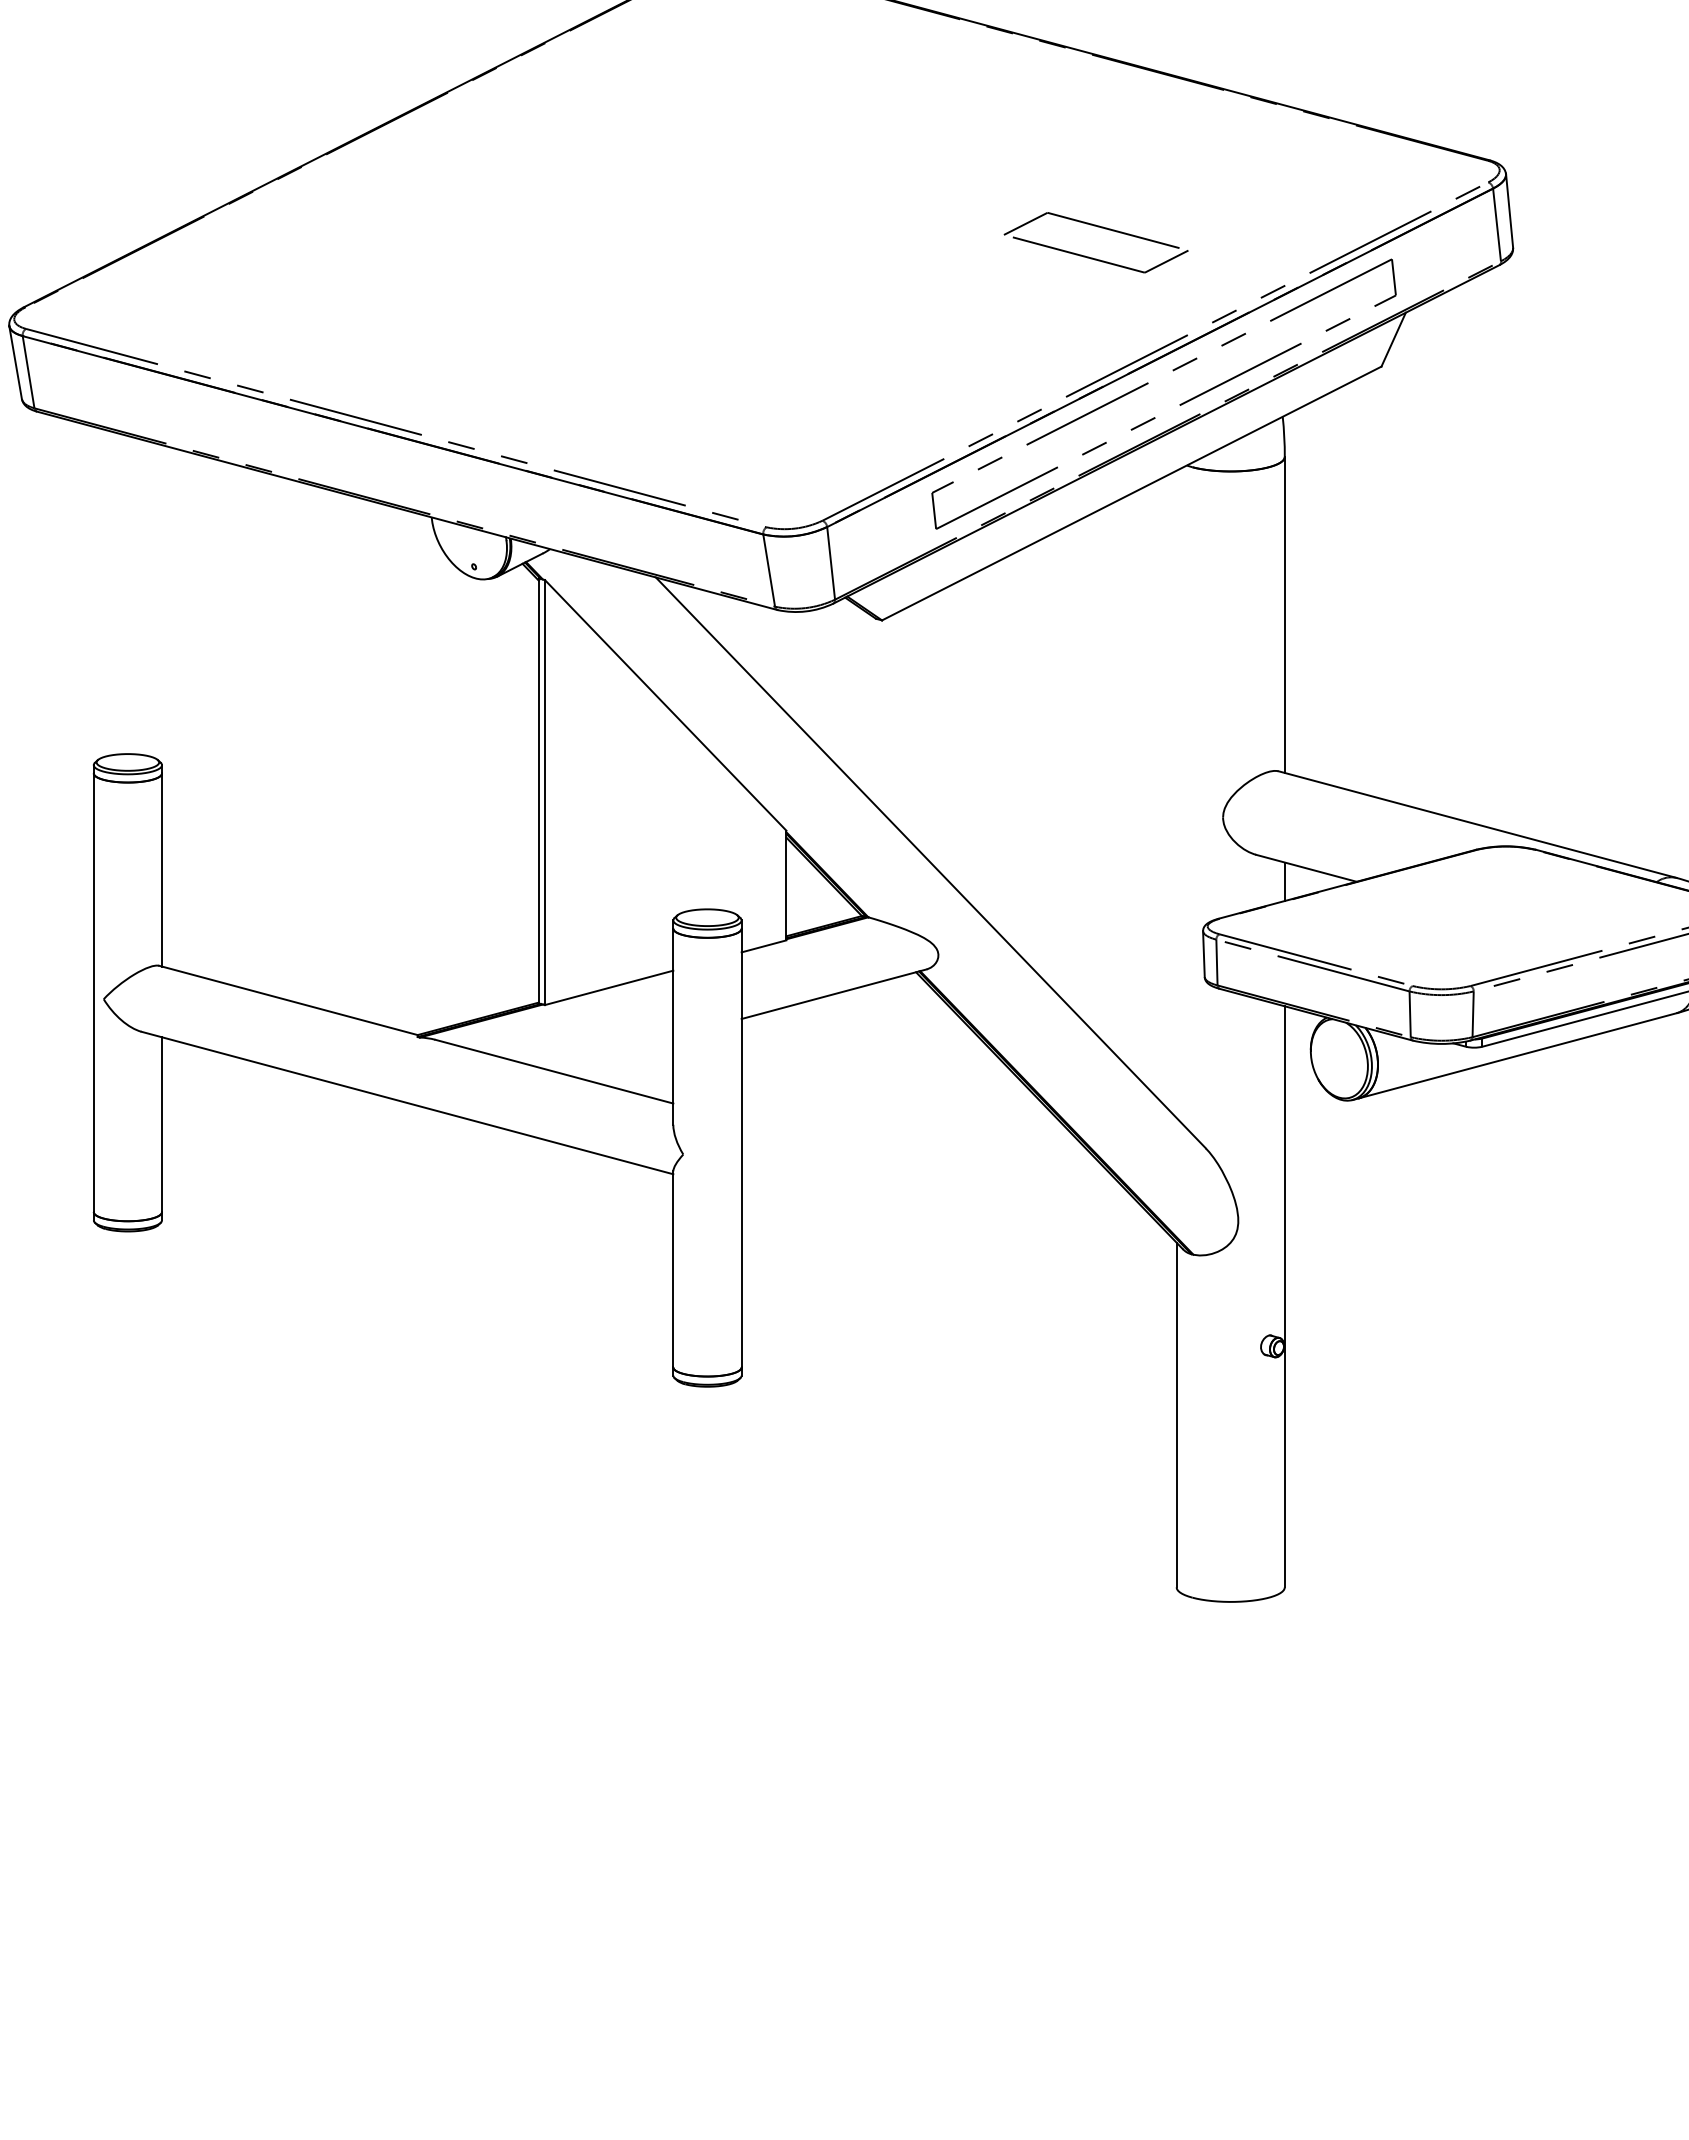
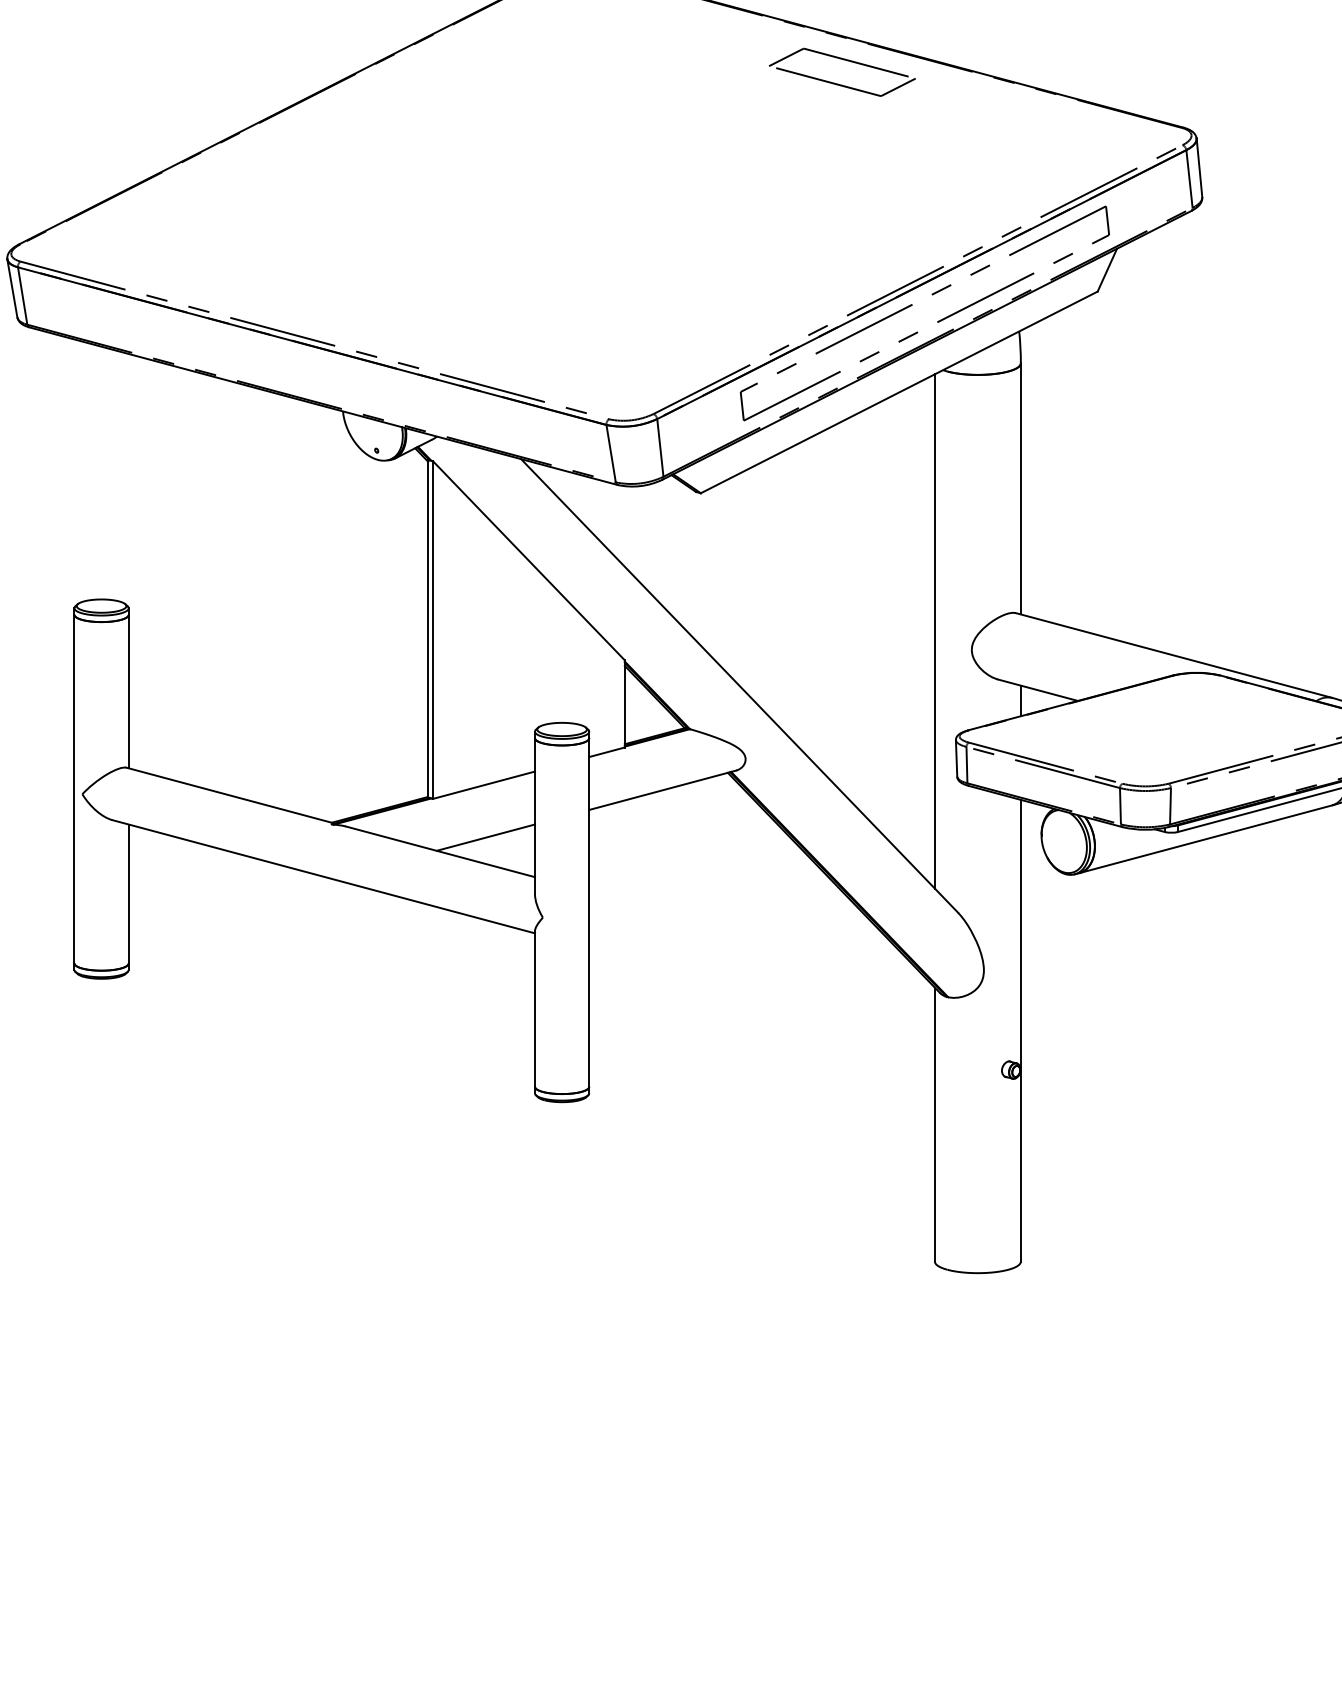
part: (1097, 227) -> (843, 60), moved
line: (1176, 794) -> (934, 631), added
line: (611, 1053) -> (485, 837), added

